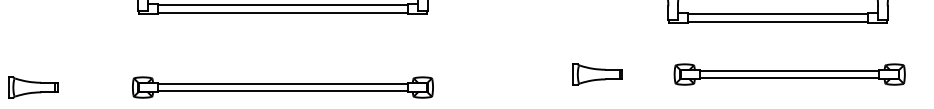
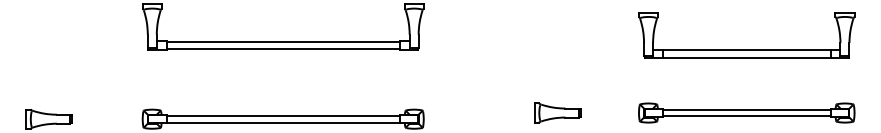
part: (597, 73) -> (557, 112), moved
part: (789, 73) -> (746, 112), moved

